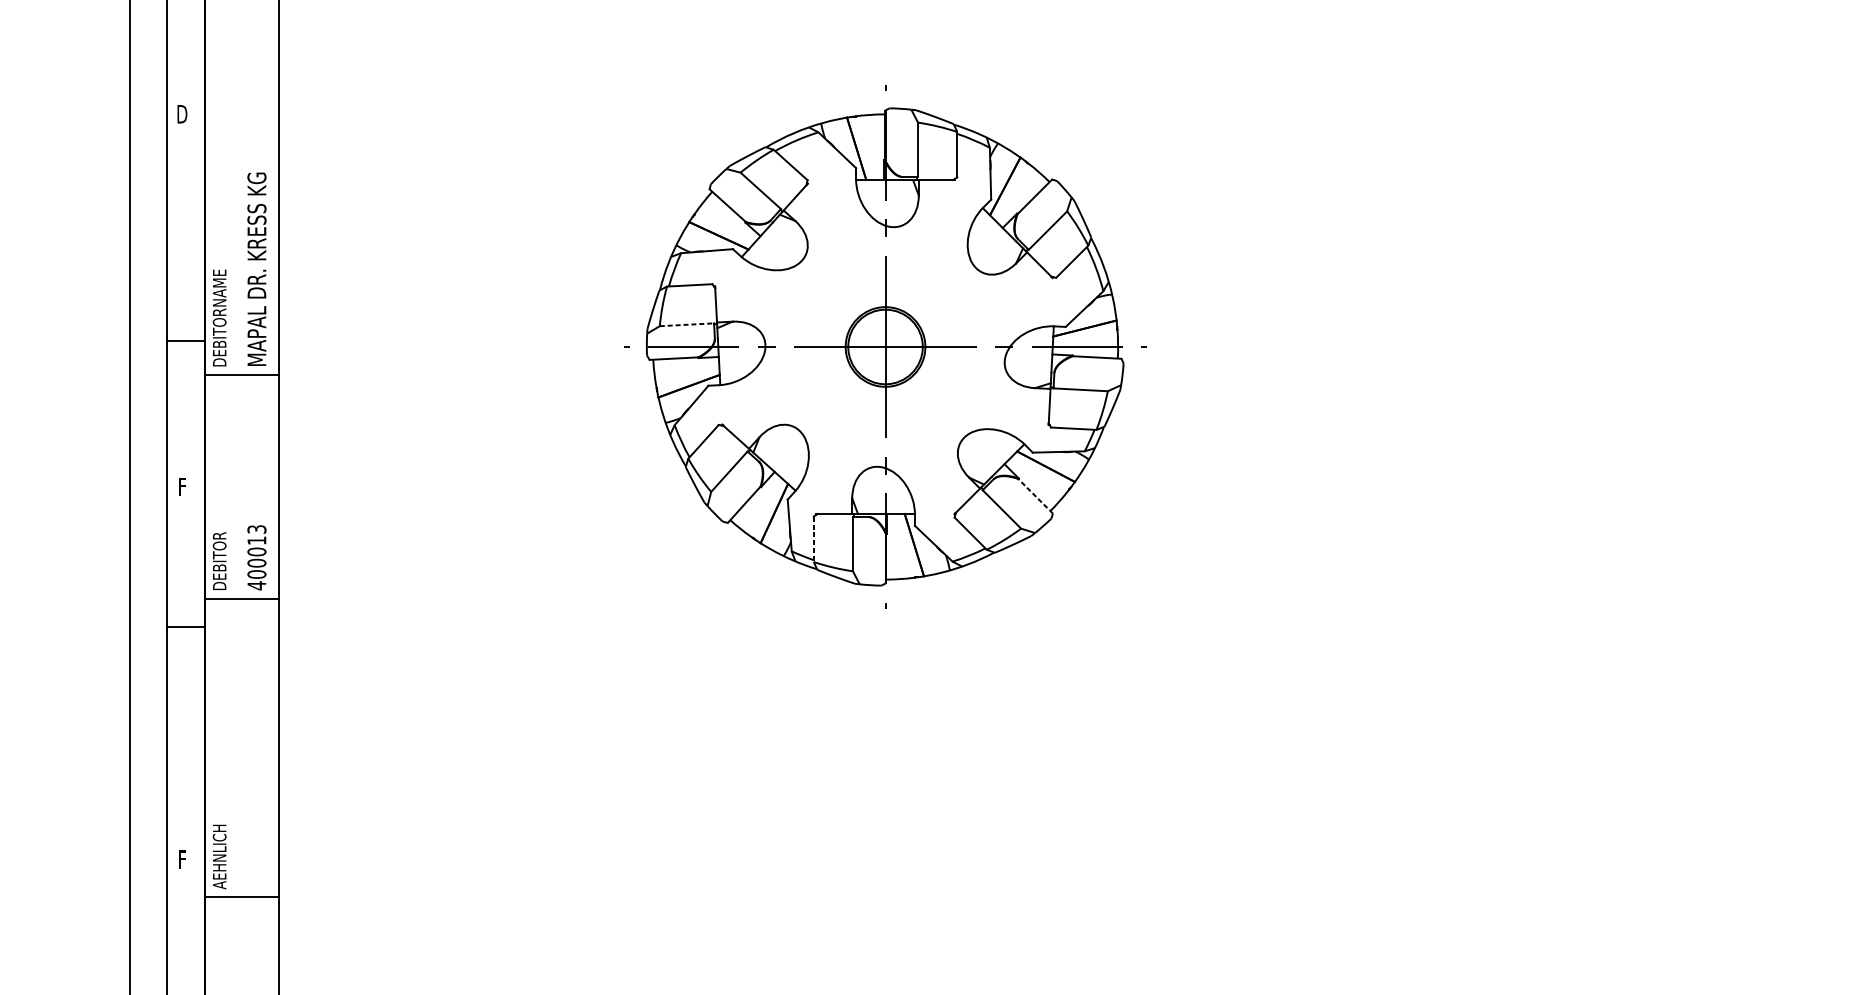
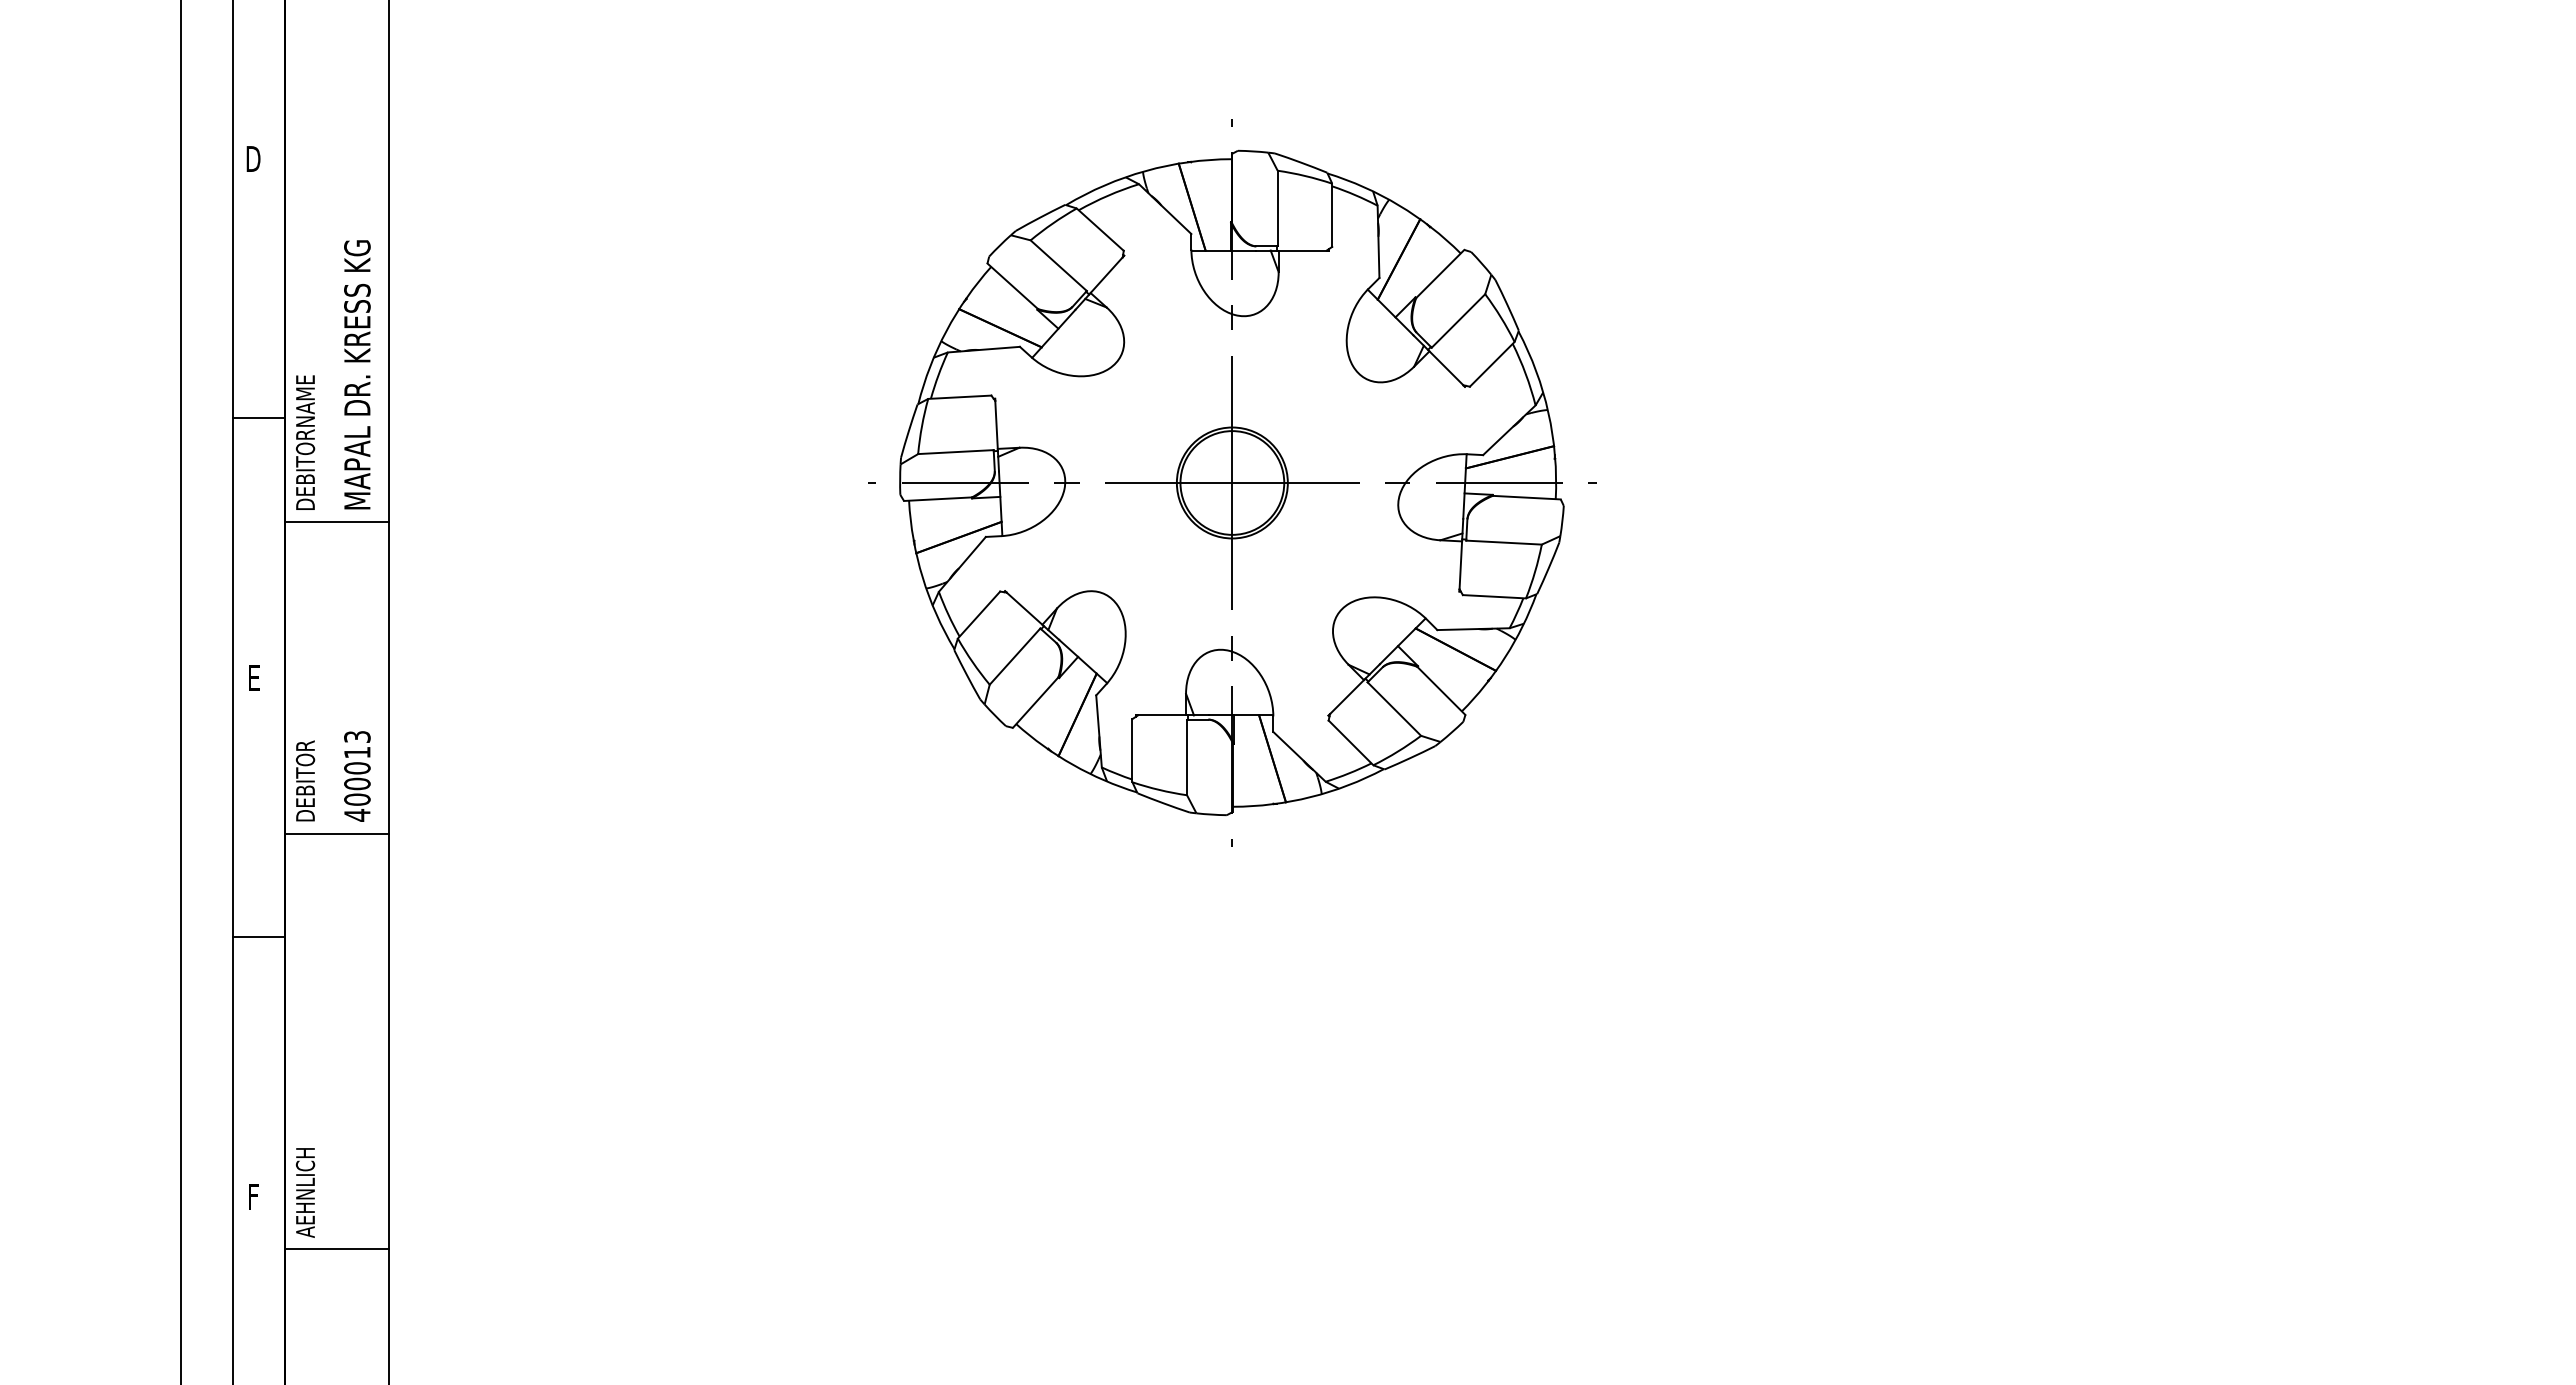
line: (686, 325) -> (955, 452), dashed -> solid
line: (185, 340) -> (258, 418), moved
text: (183, 486) -> (255, 677), F -> E
line: (1035, 496) -> (1441, 690), dashed -> solid
line: (813, 539) -> (1132, 750), dashed -> solid
line: (185, 626) -> (258, 937), moved

